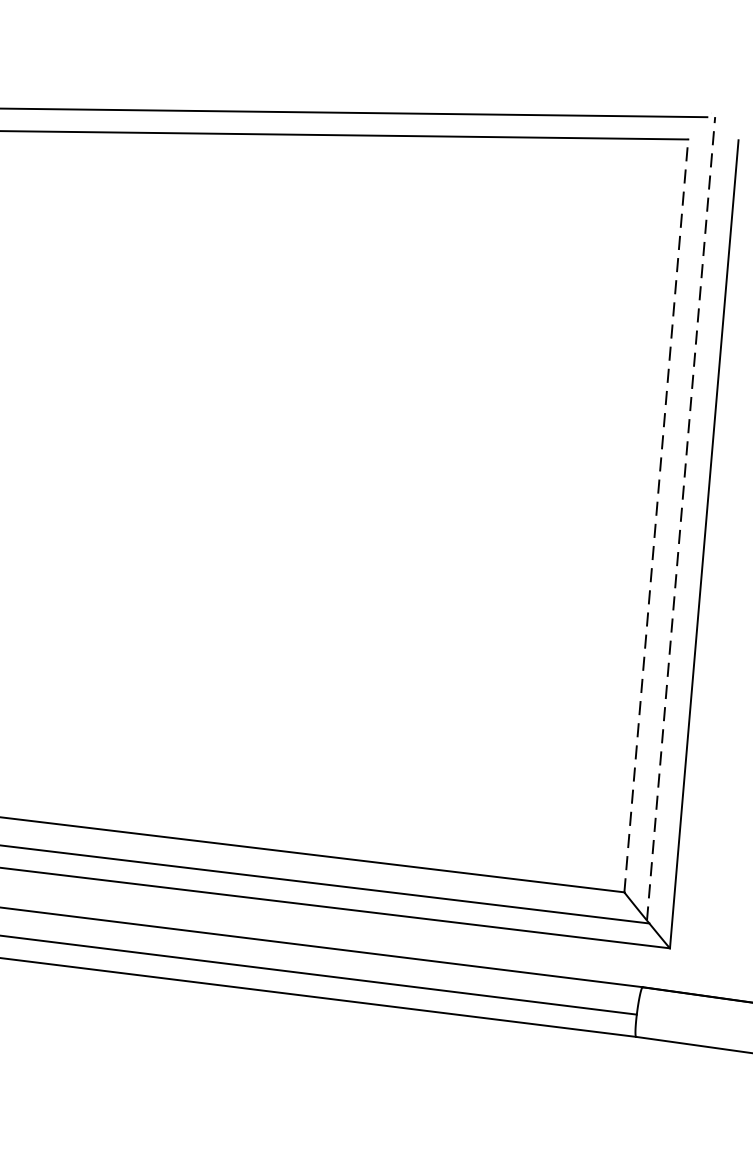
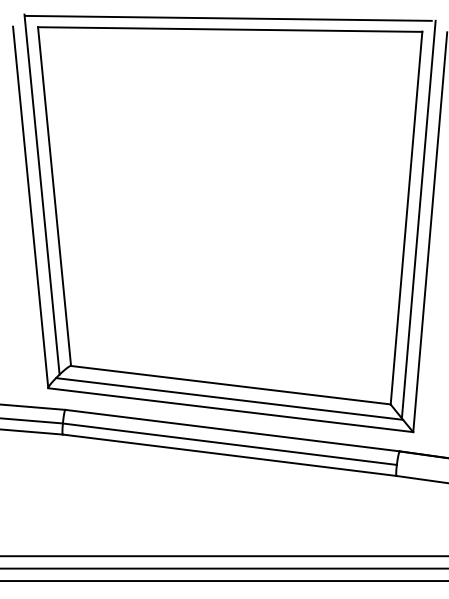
line: (656, 514) -> (406, 217), dashed -> solid
line: (680, 518) -> (418, 219), dashed -> solid

